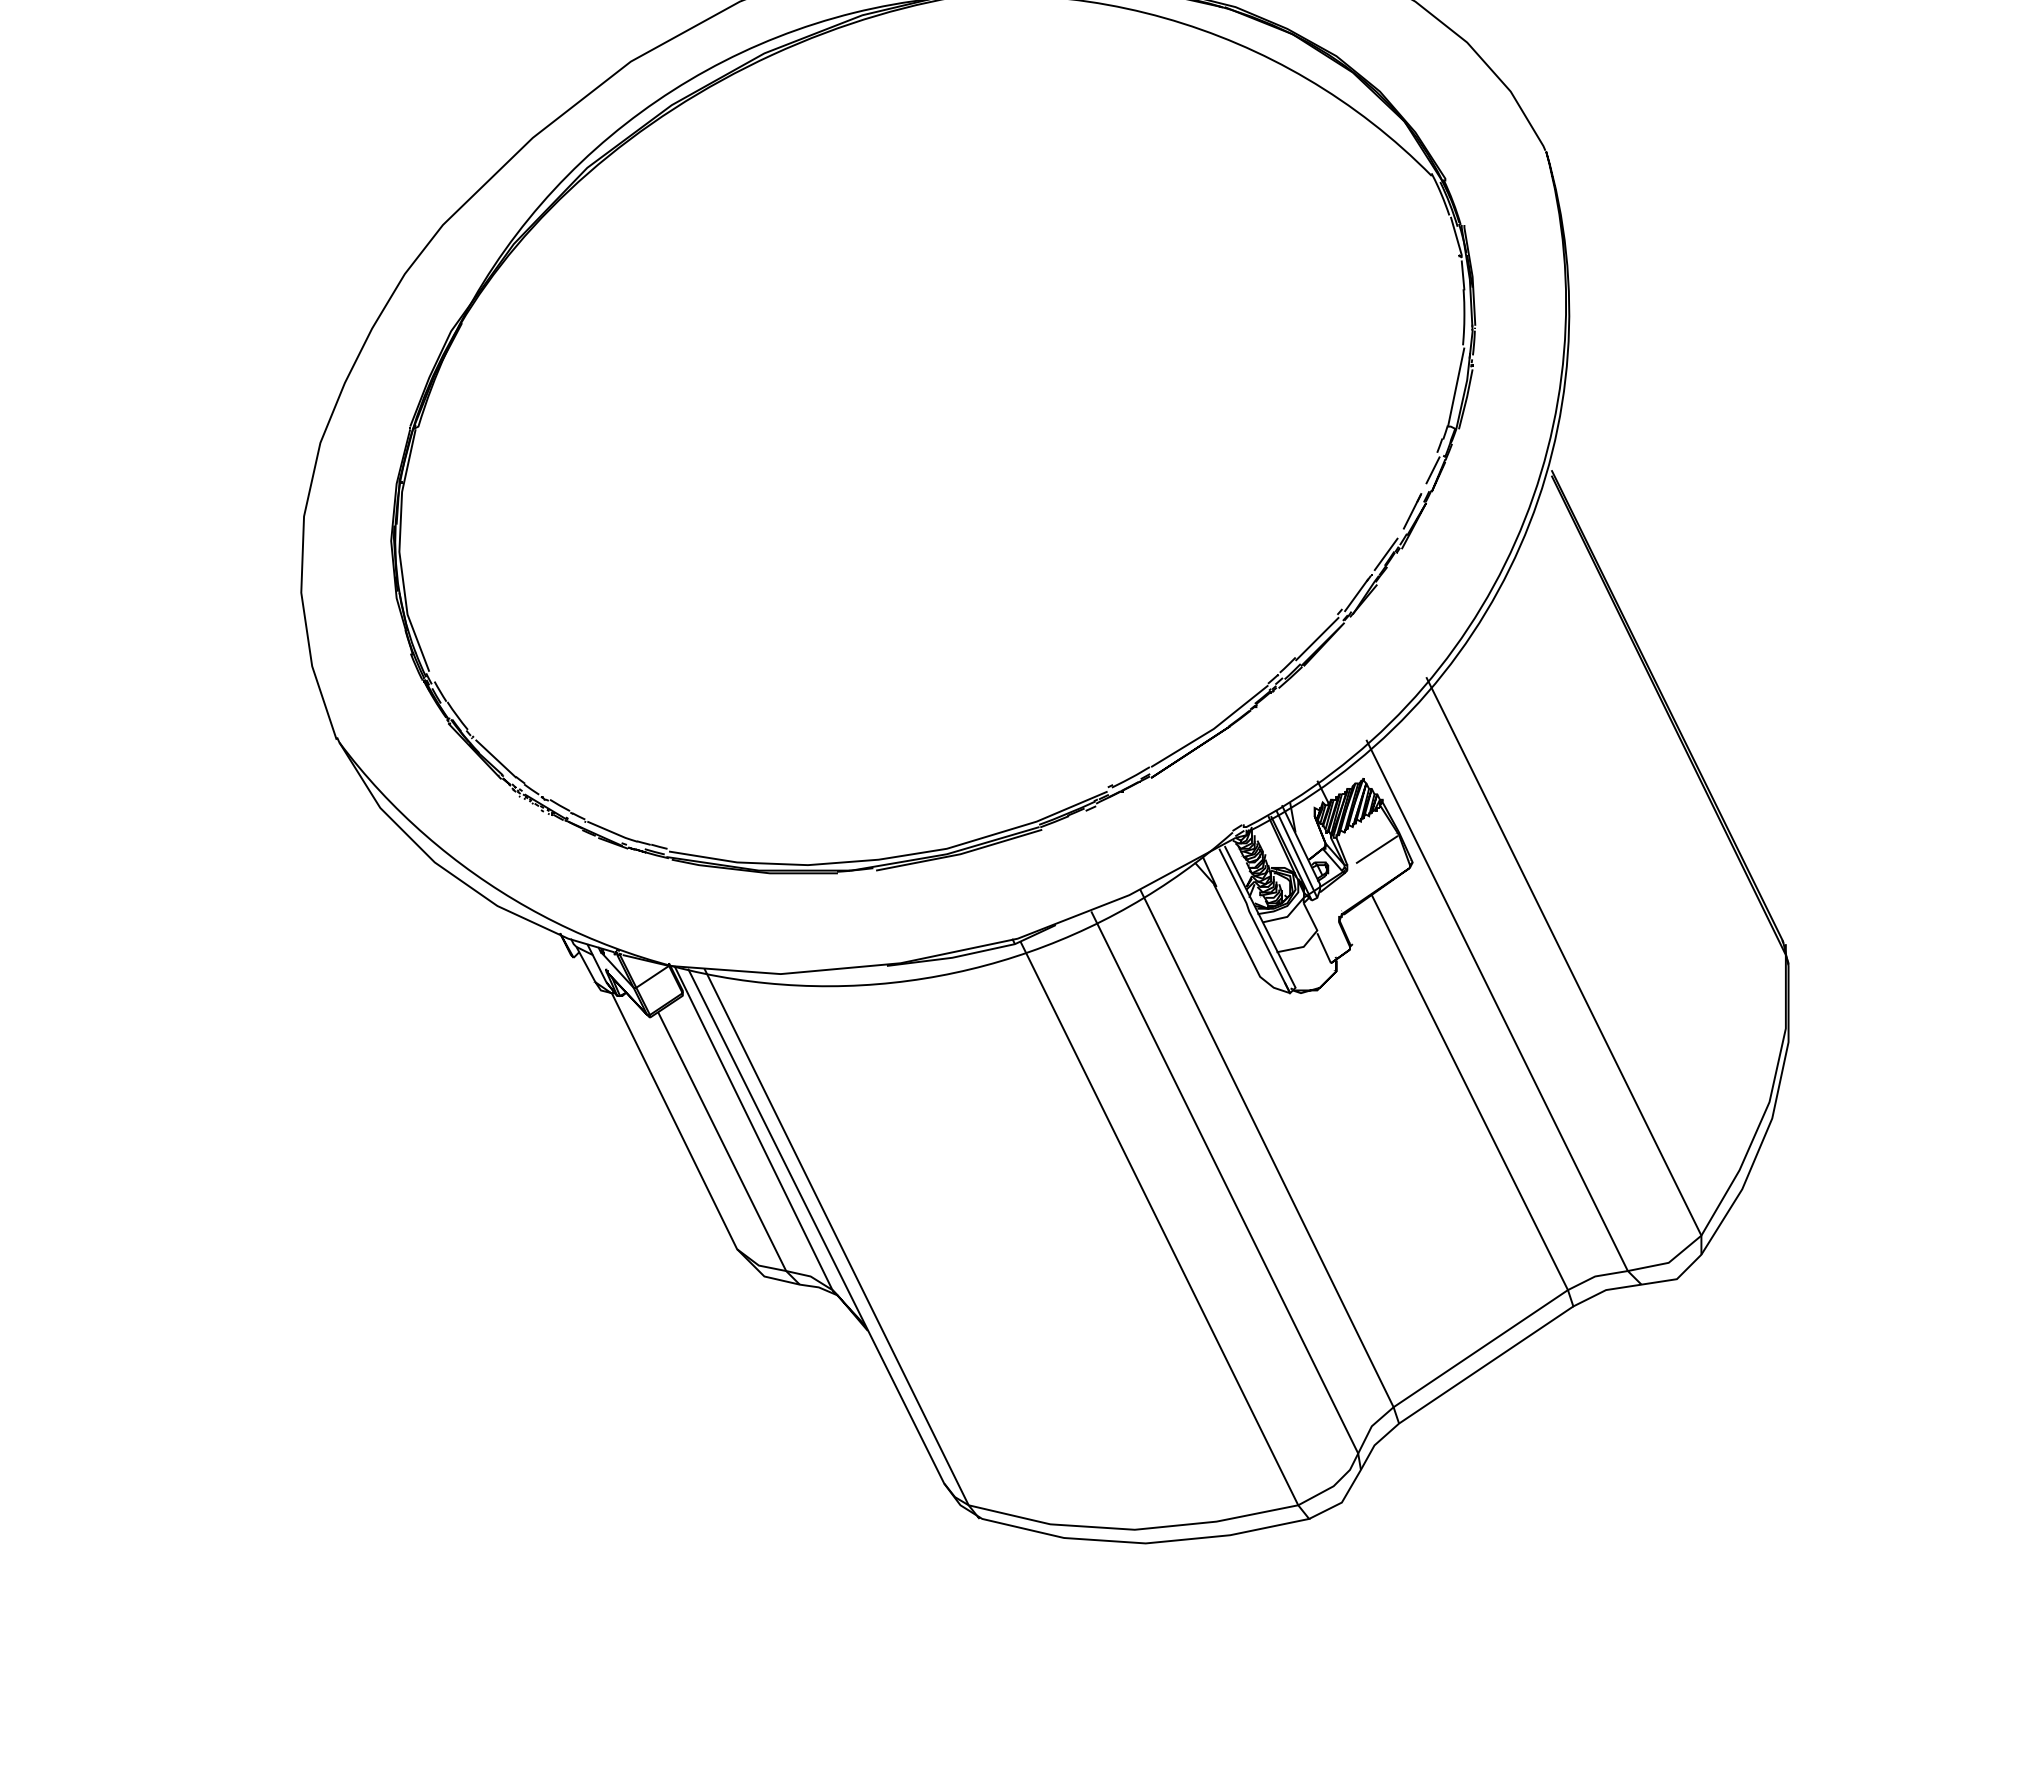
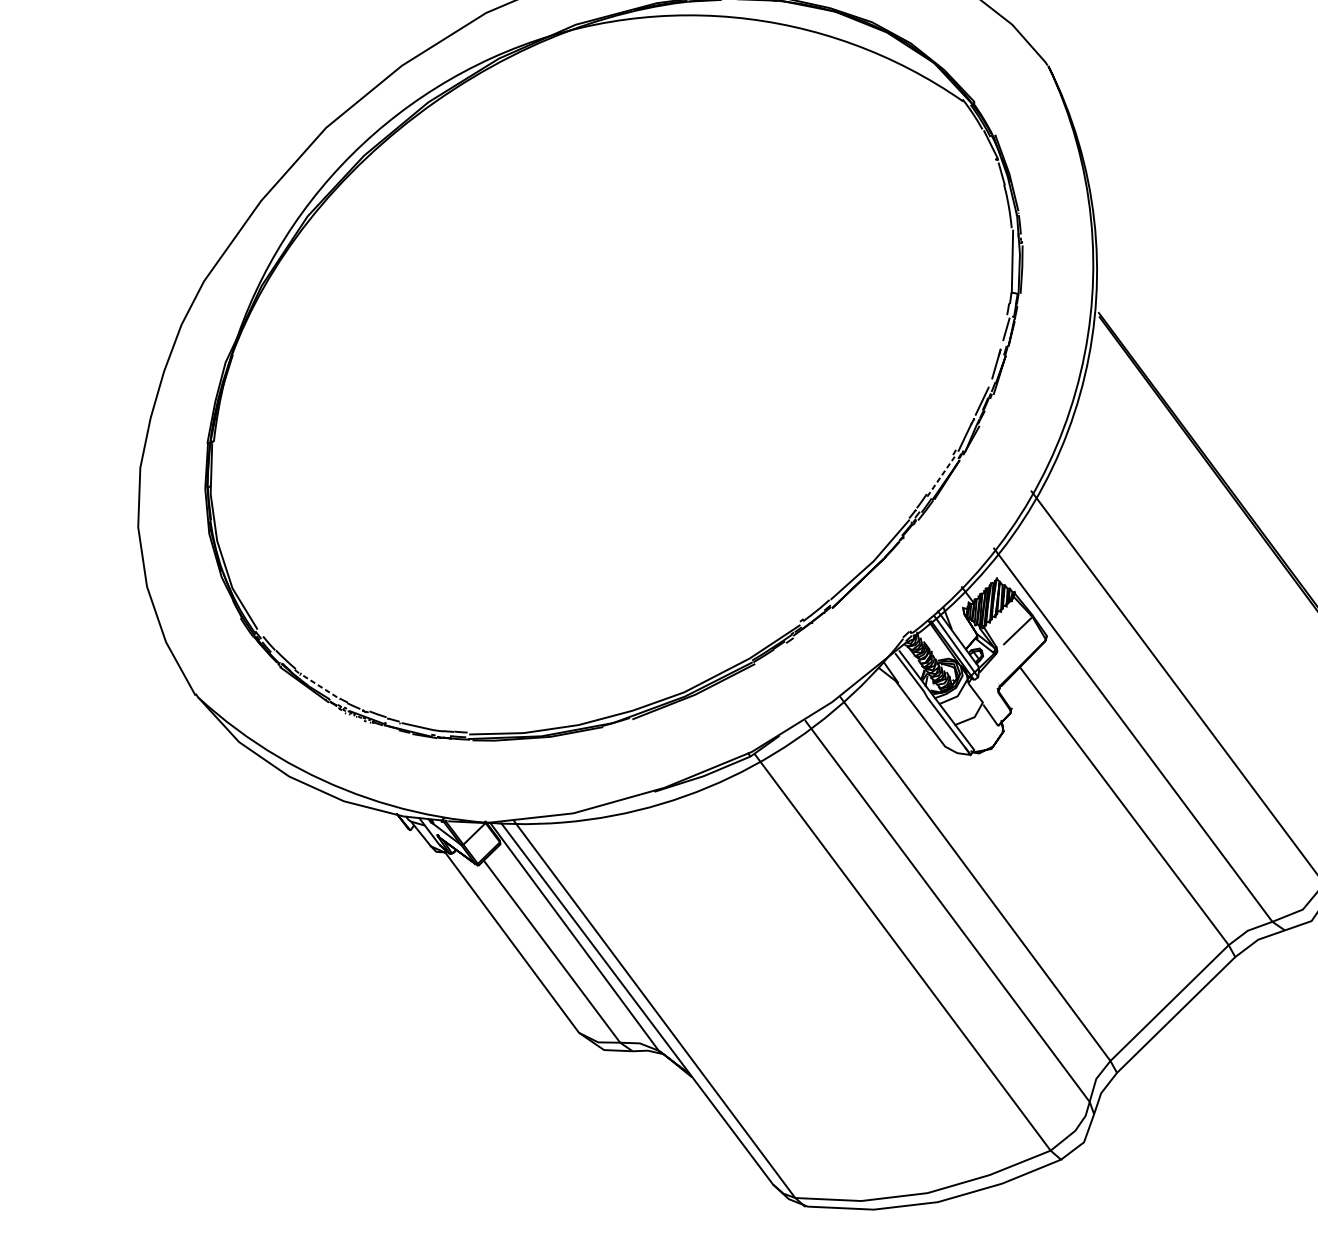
line: (1317, 639) -> (941, 477), solid -> dashed
line: (496, 758) -> (322, 687), solid -> dashed

